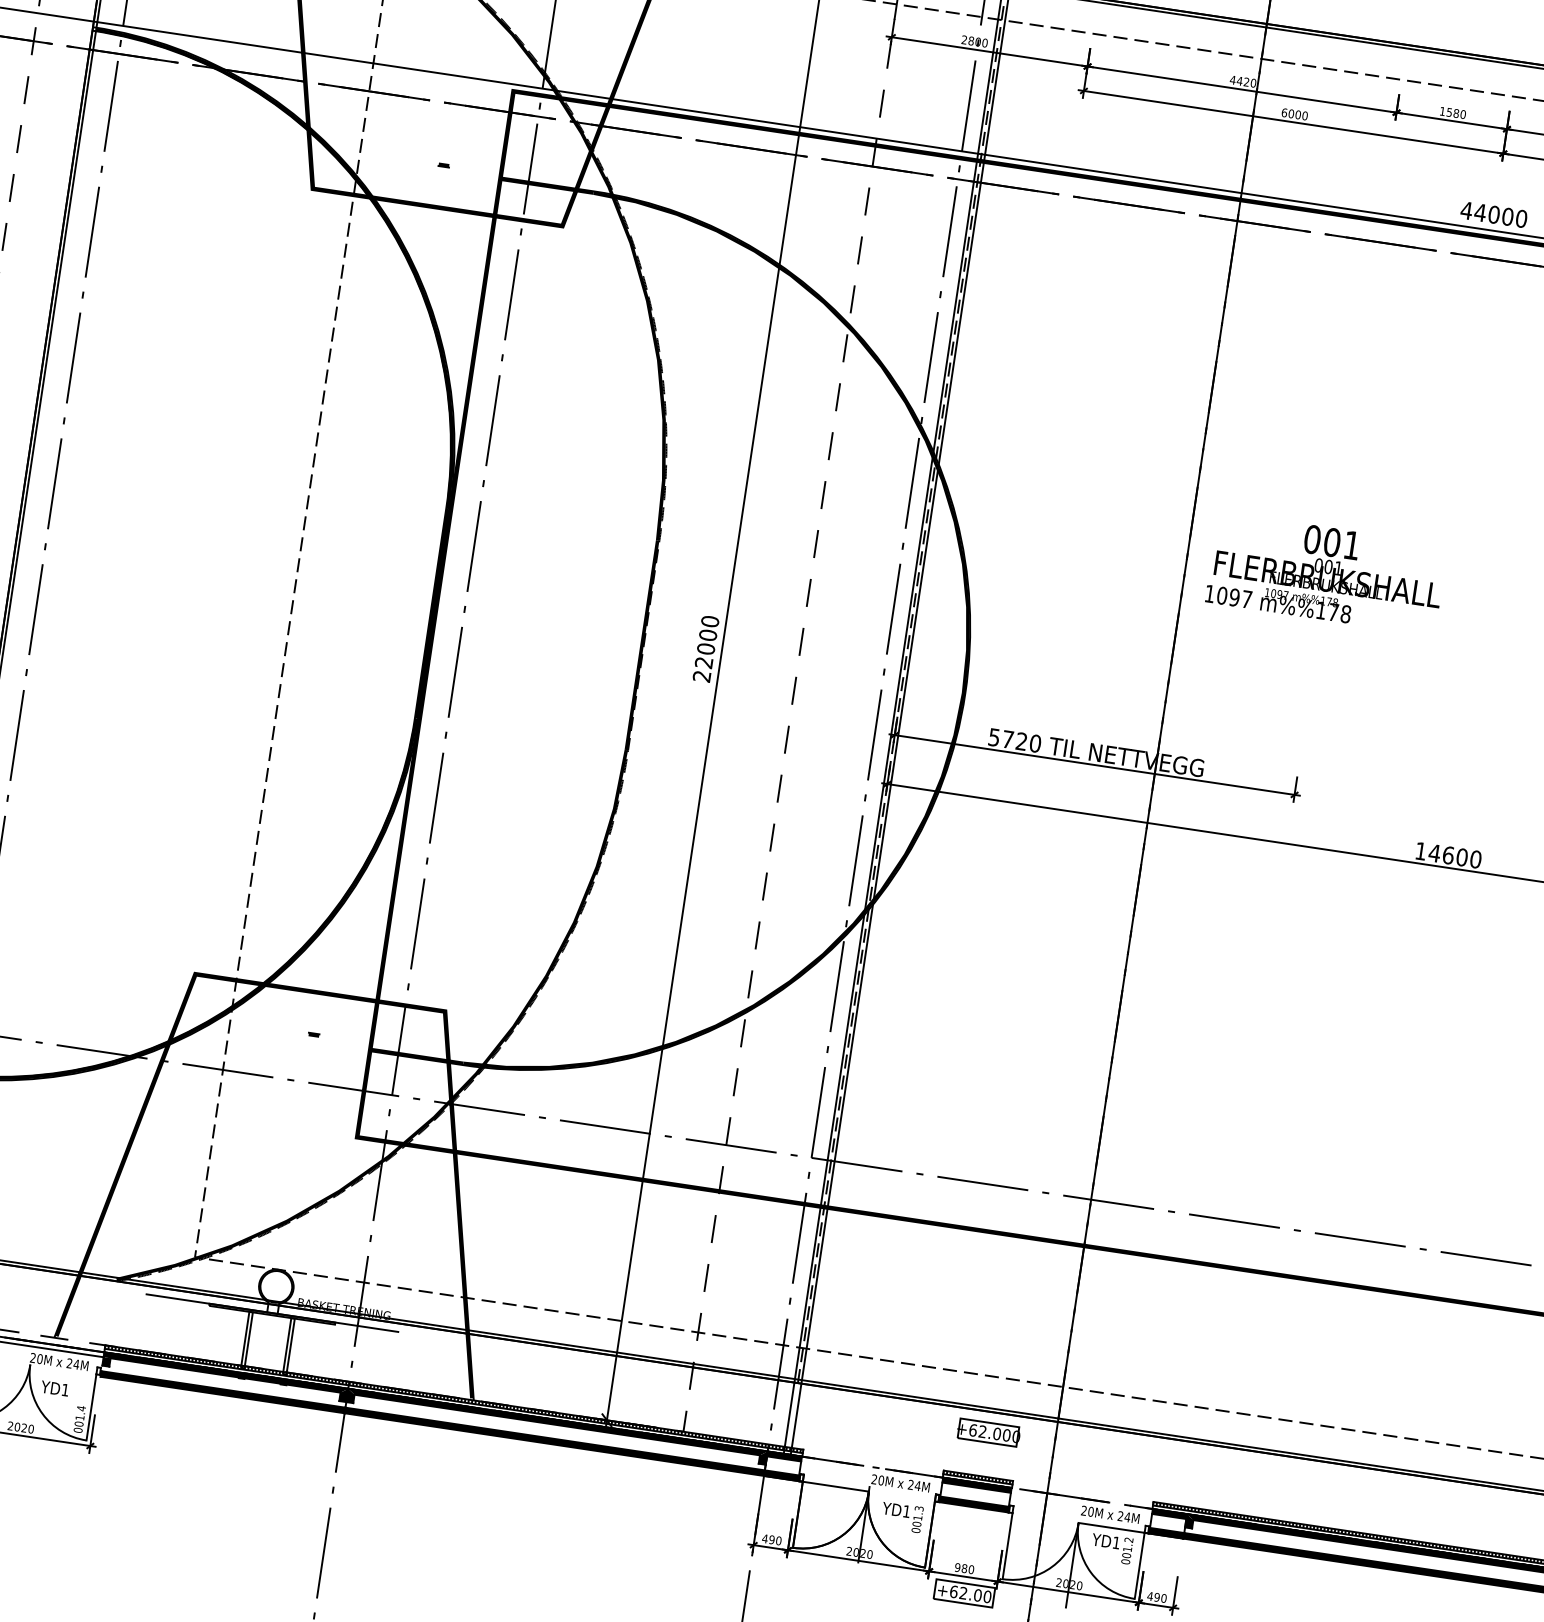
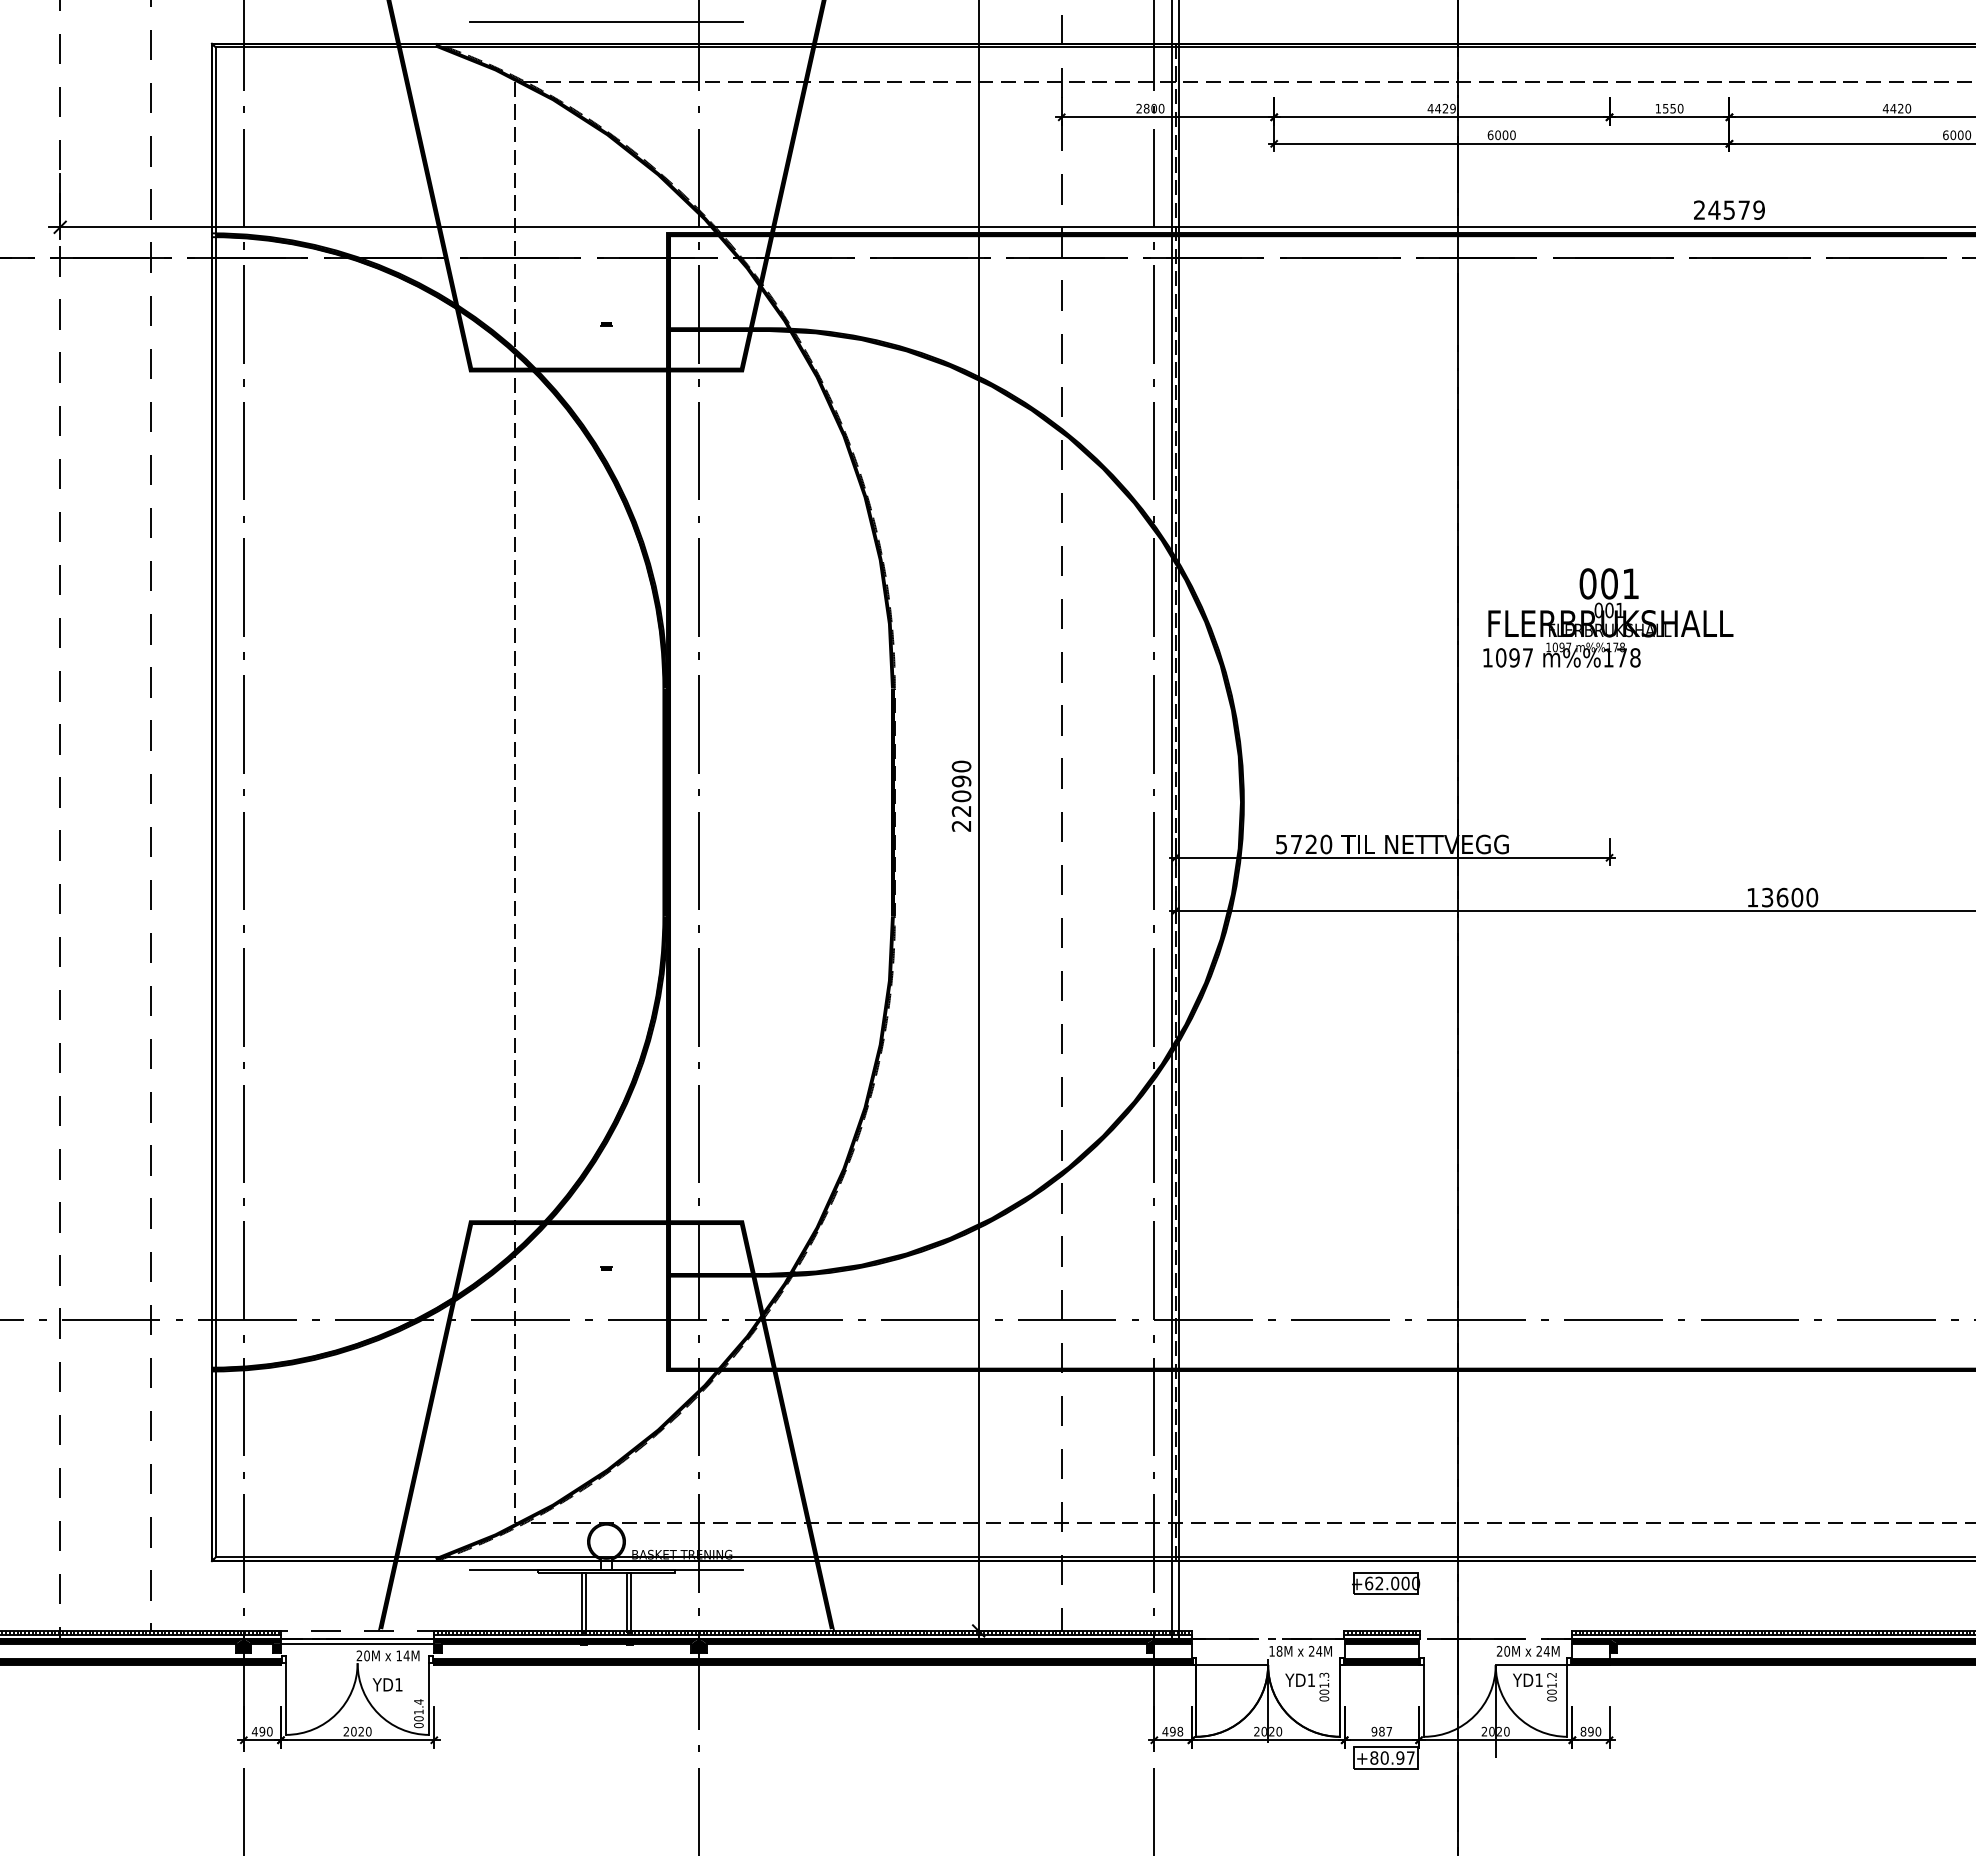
text: (1253, 82) -> (1452, 108), 4420 -> 4429
text: (1456, 113) -> (1673, 108), 1580 -> 1550
text: (1493, 214) -> (1728, 209), 44000 -> 24579
text: (708, 635) -> (961, 781), 22000 -> 22090
text: (1434, 853) -> (1767, 897), 14600 -> 13600
text: (69, 1363) -> (398, 1655), 24M -> 14M
text: (877, 1479) -> (1275, 1650), 20M -> 18M
text: (779, 1540) -> (1180, 1731), 490 -> 498
text: (971, 1569) -> (1389, 1731), 980 -> 987
text: (970, 1593) -> (1392, 1757), +62.00 -> +80.97
text: (1150, 1596) -> (1583, 1731), 490 -> 890

